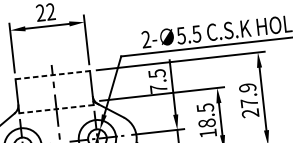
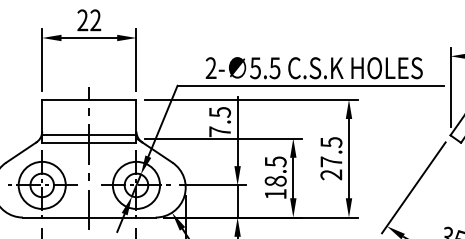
line: (52, 74) -> (89, 99), dashed -> solid
text: (247, 87) -> (331, 142), 27.9 -> 27.5
line: (56, 103) -> (89, 135), added
line: (55, 108) -> (88, 142), dashed -> solid

